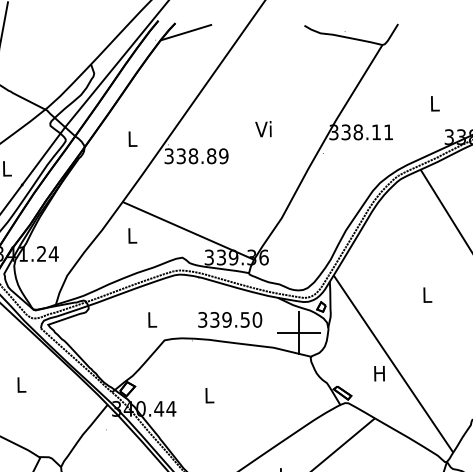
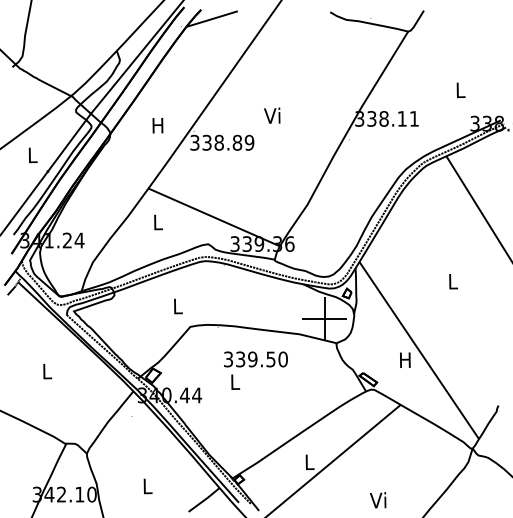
text: (263, 128) -> (272, 115), moved
text: (131, 138) -> (157, 125), L -> H
text: (229, 319) -> (255, 359), moved

